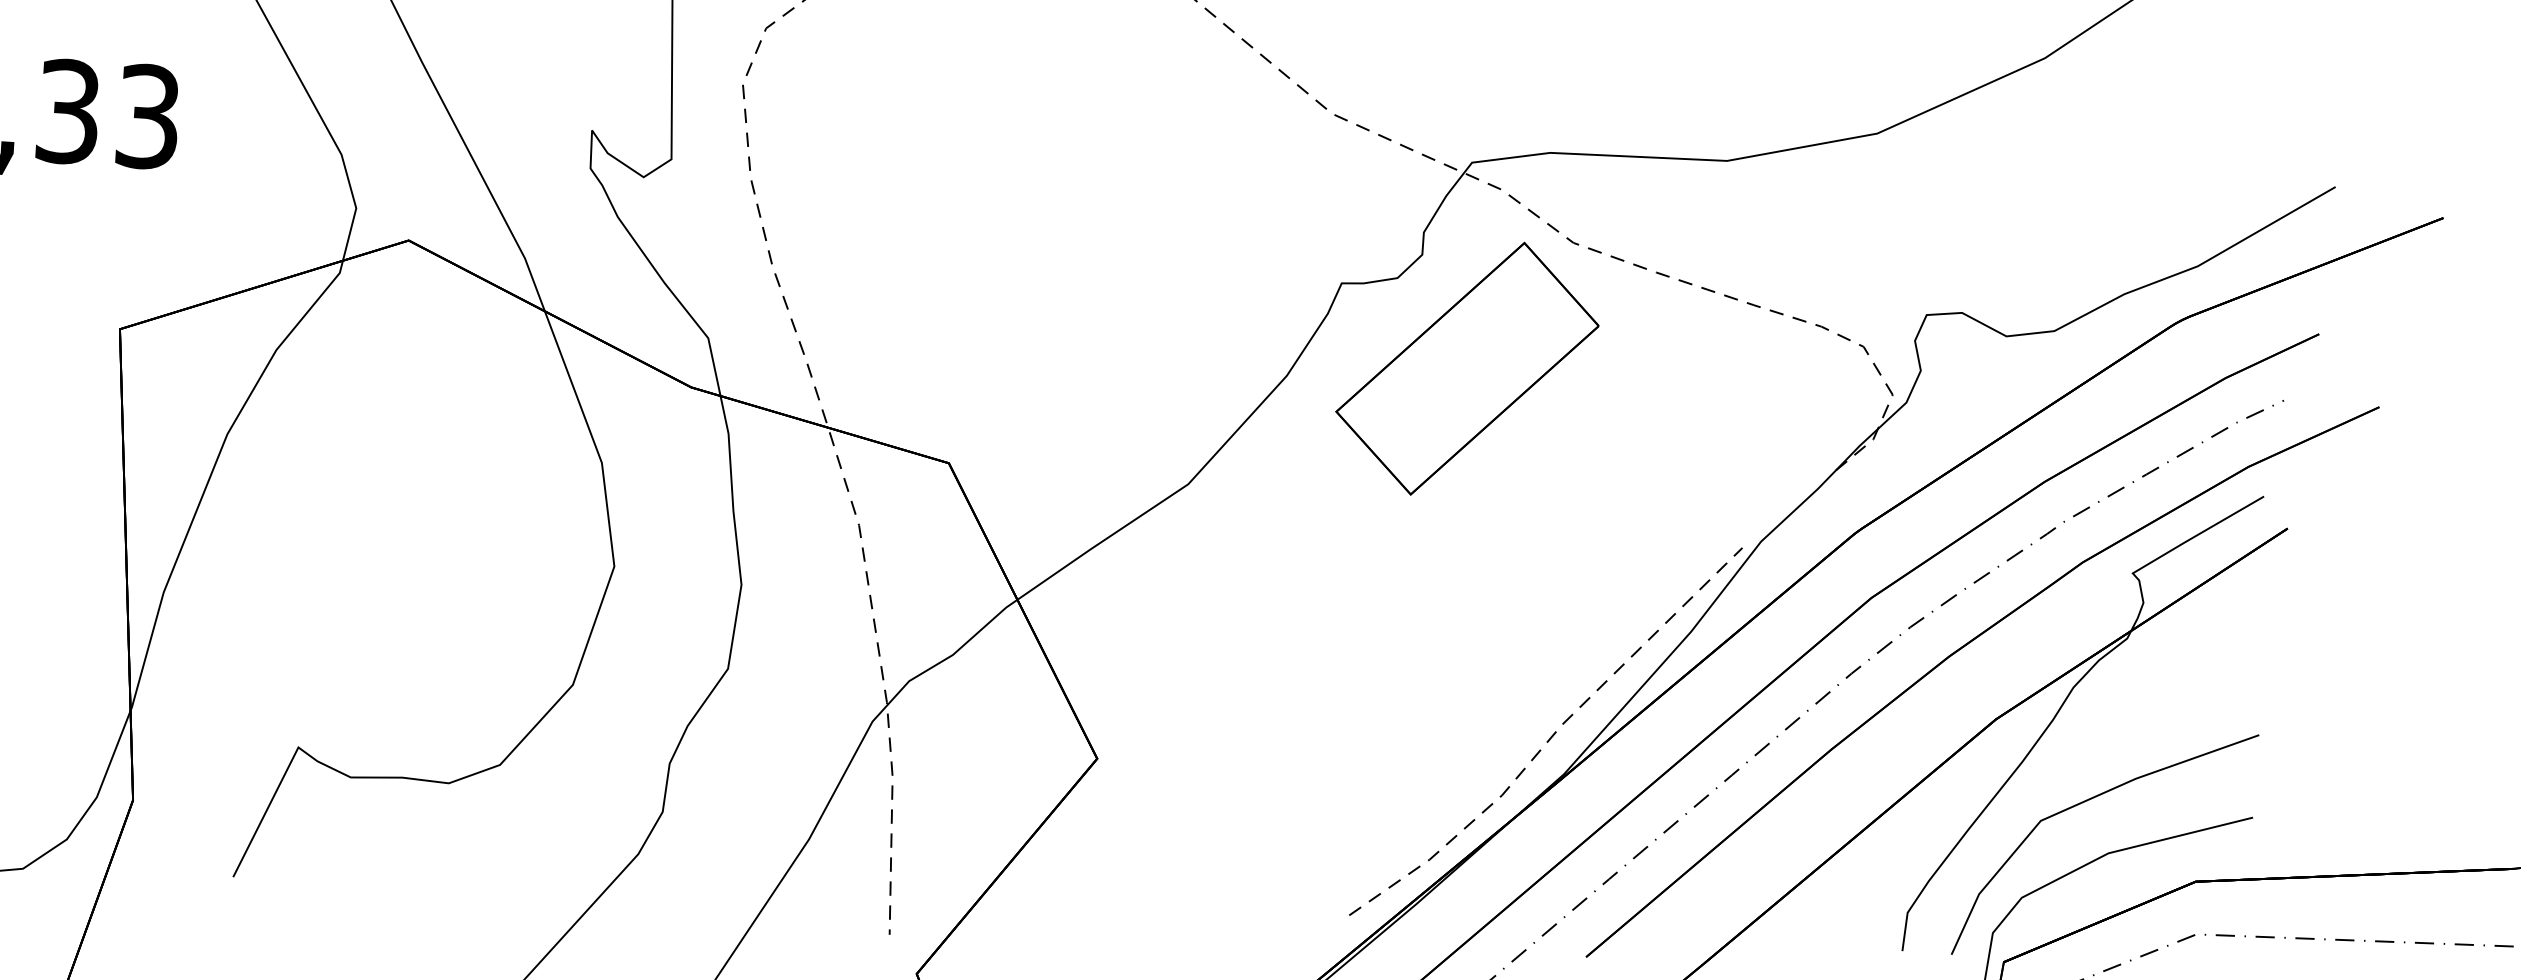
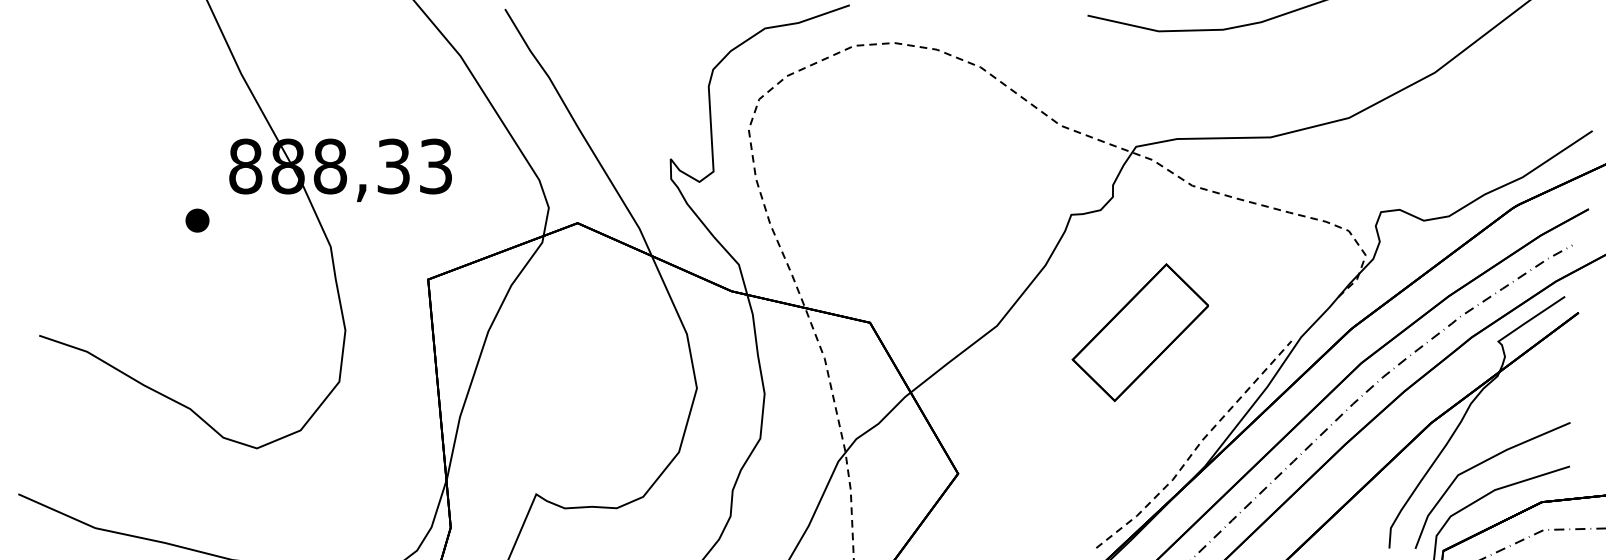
part: (1465, 368) -> (1139, 332), moved

